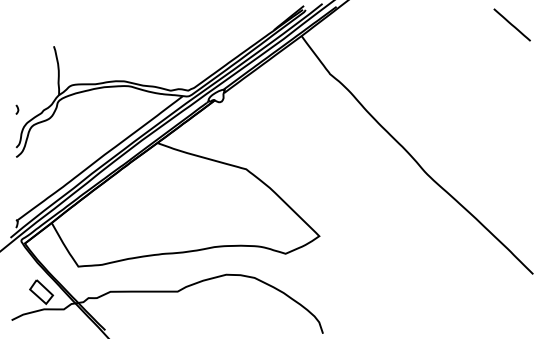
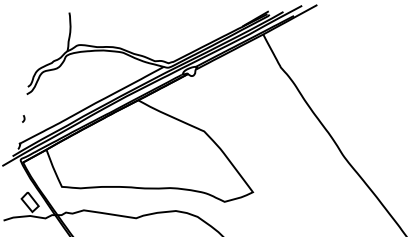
curve: (17, 109) -> (23, 118), moved

